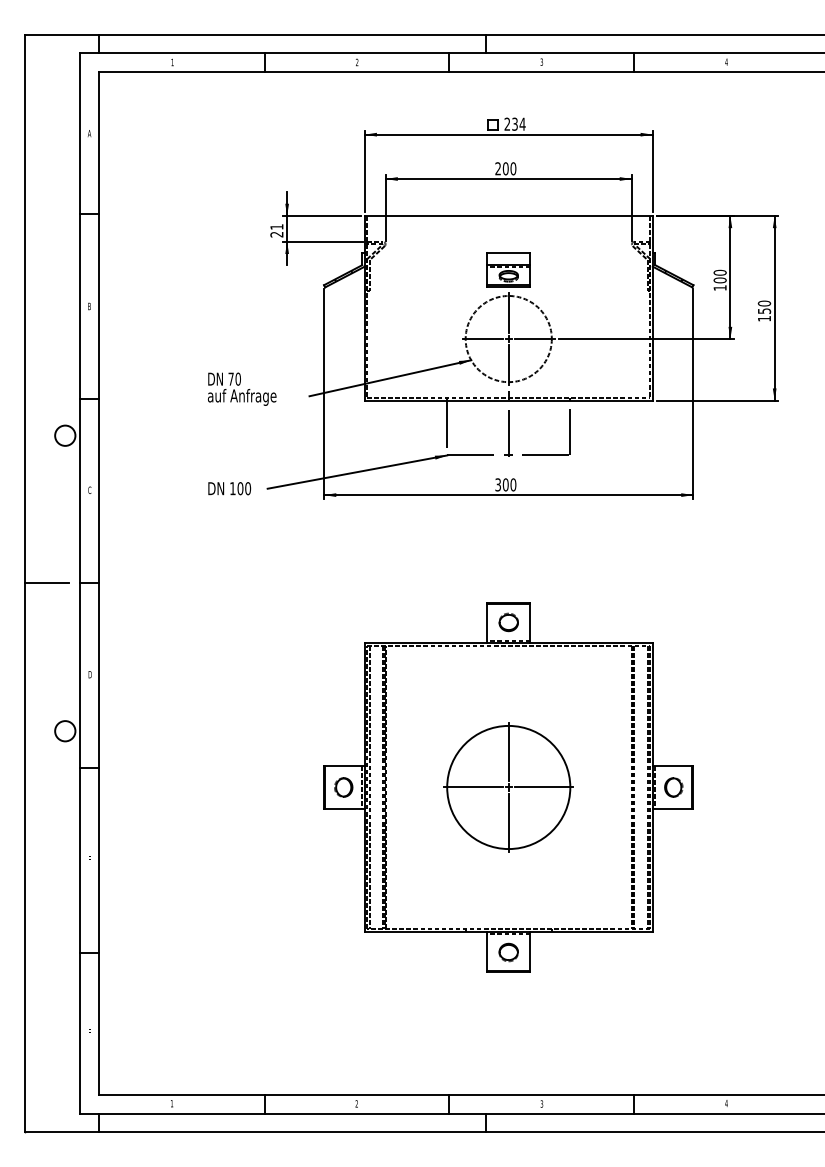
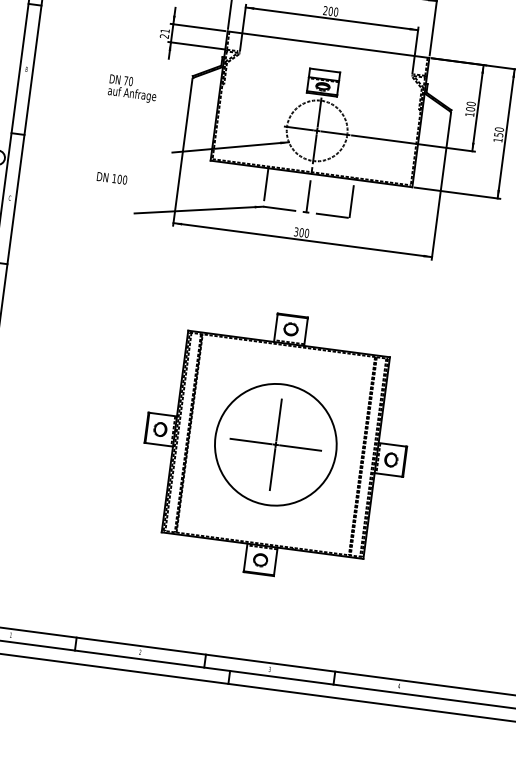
text: (242, 388) -> (133, 88), moved
text: (229, 488) -> (112, 178), moved
circle: (508, 787) -> (275, 444), size x1.4

